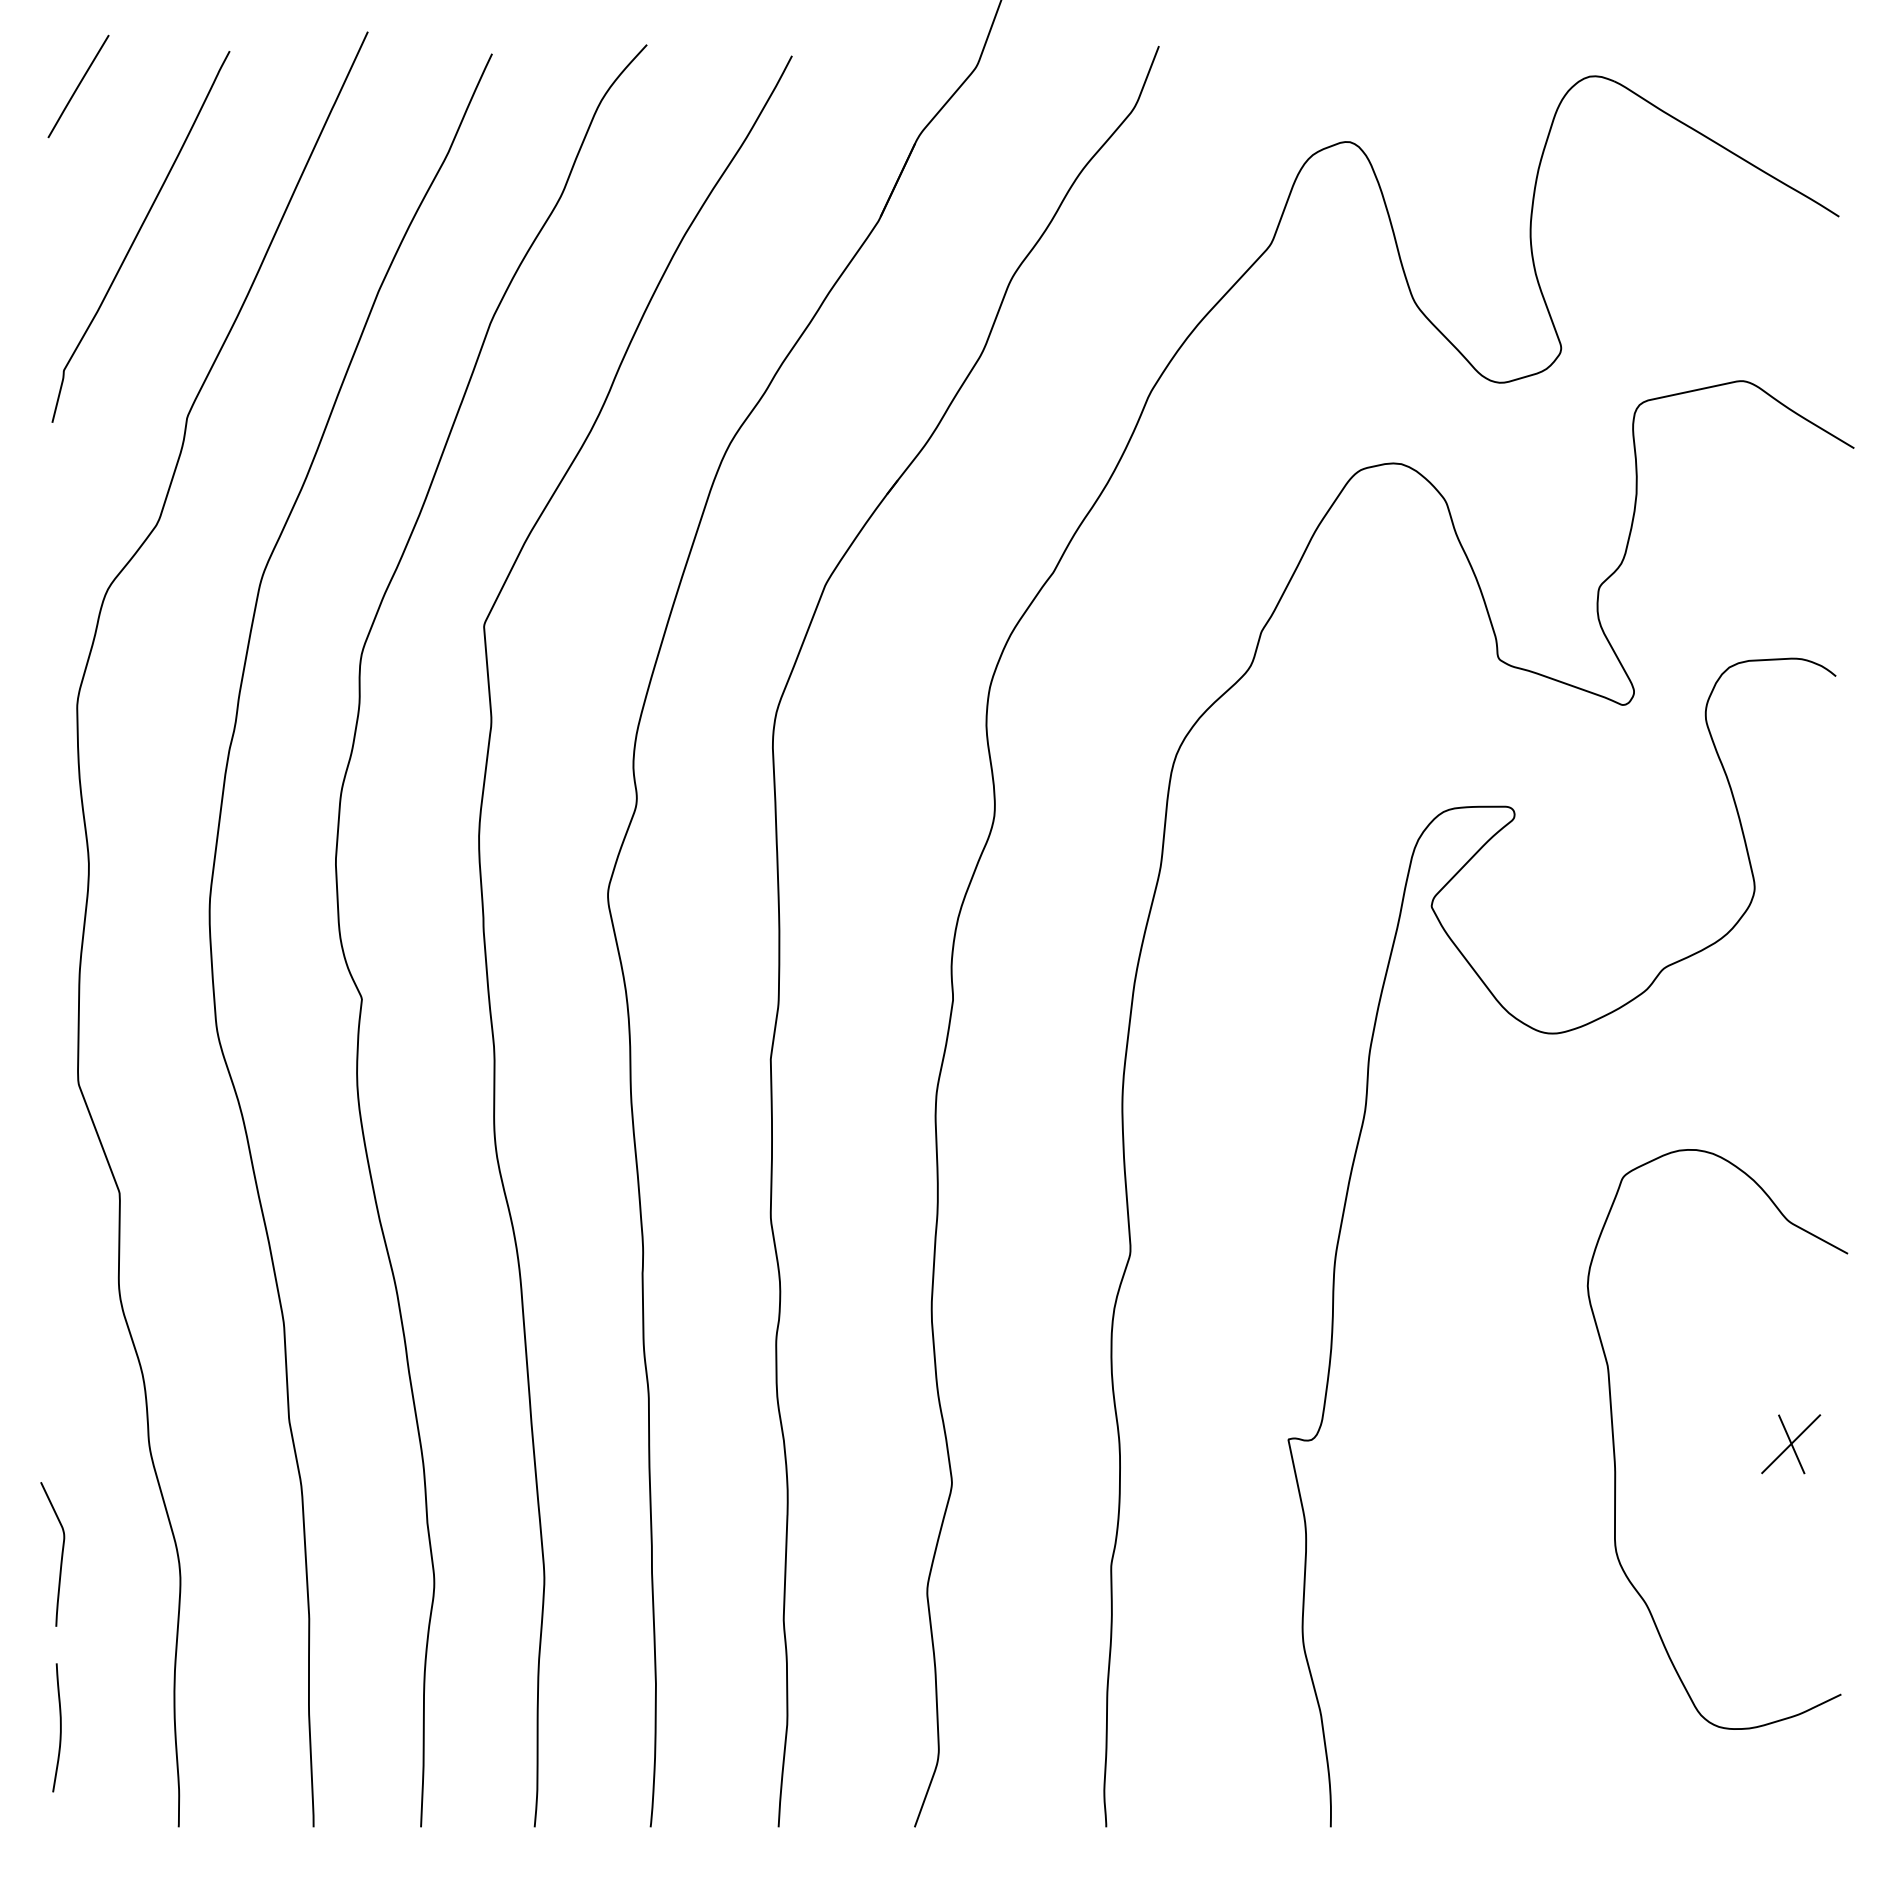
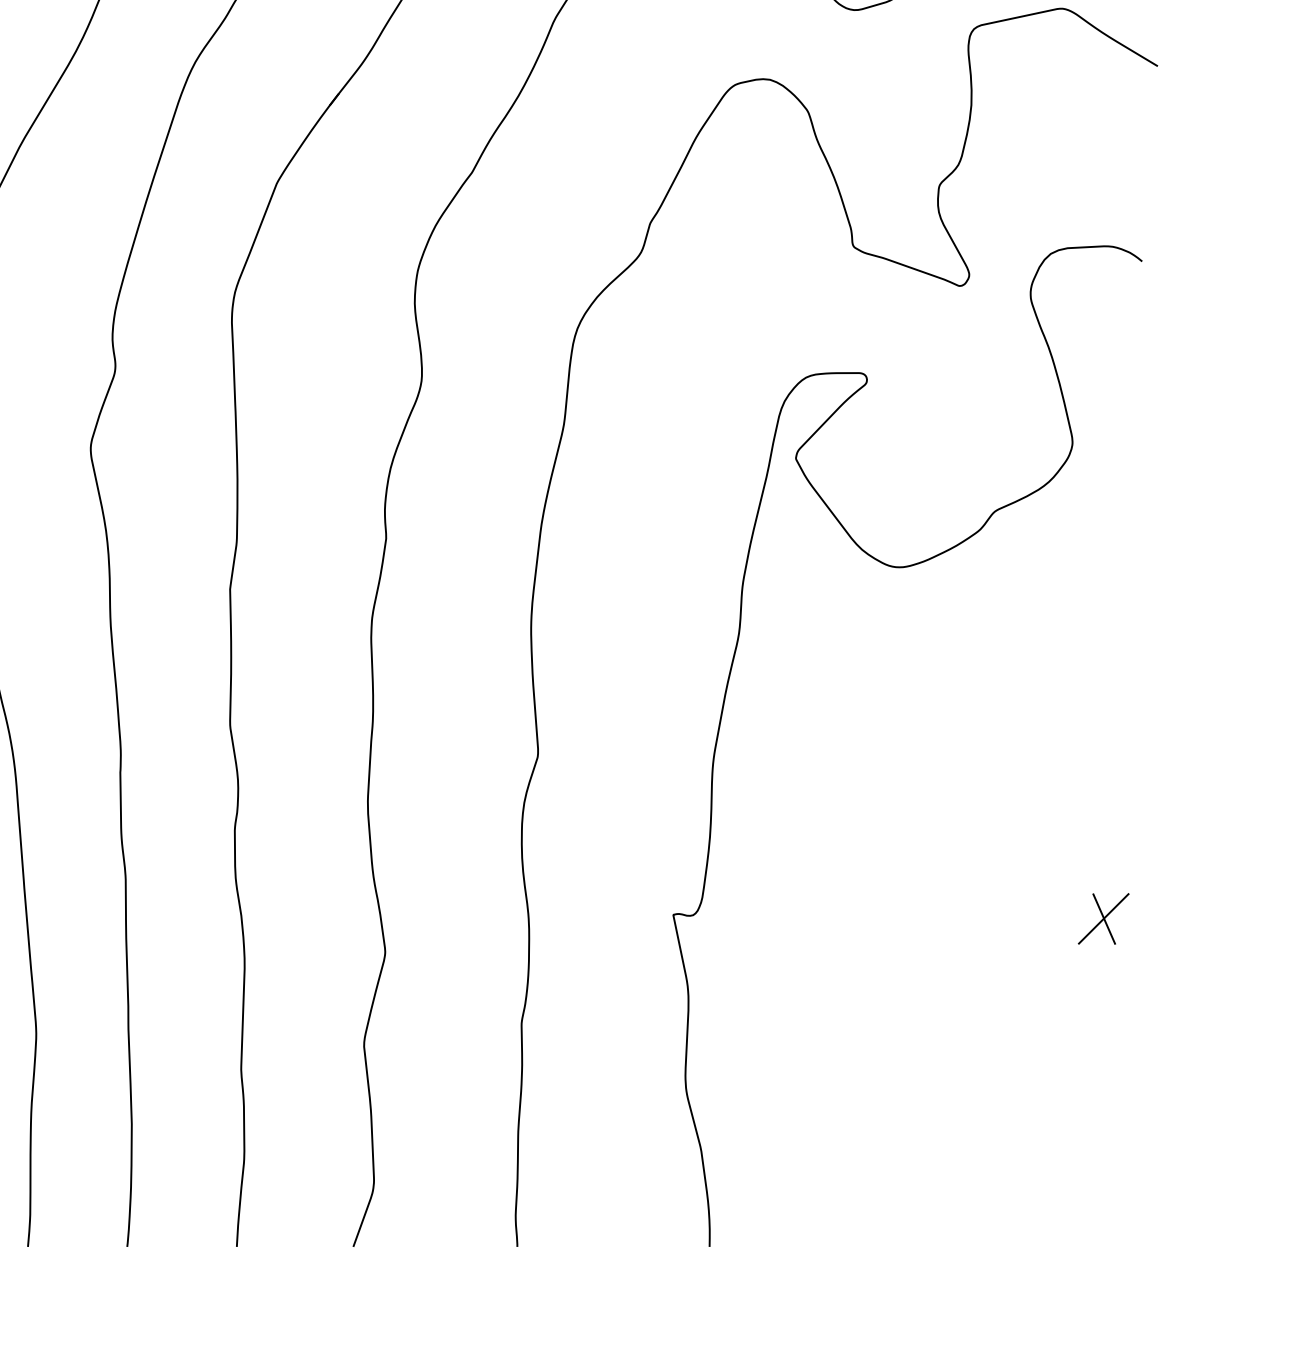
curve: (1615, 1453) -> (953, 926), removed

